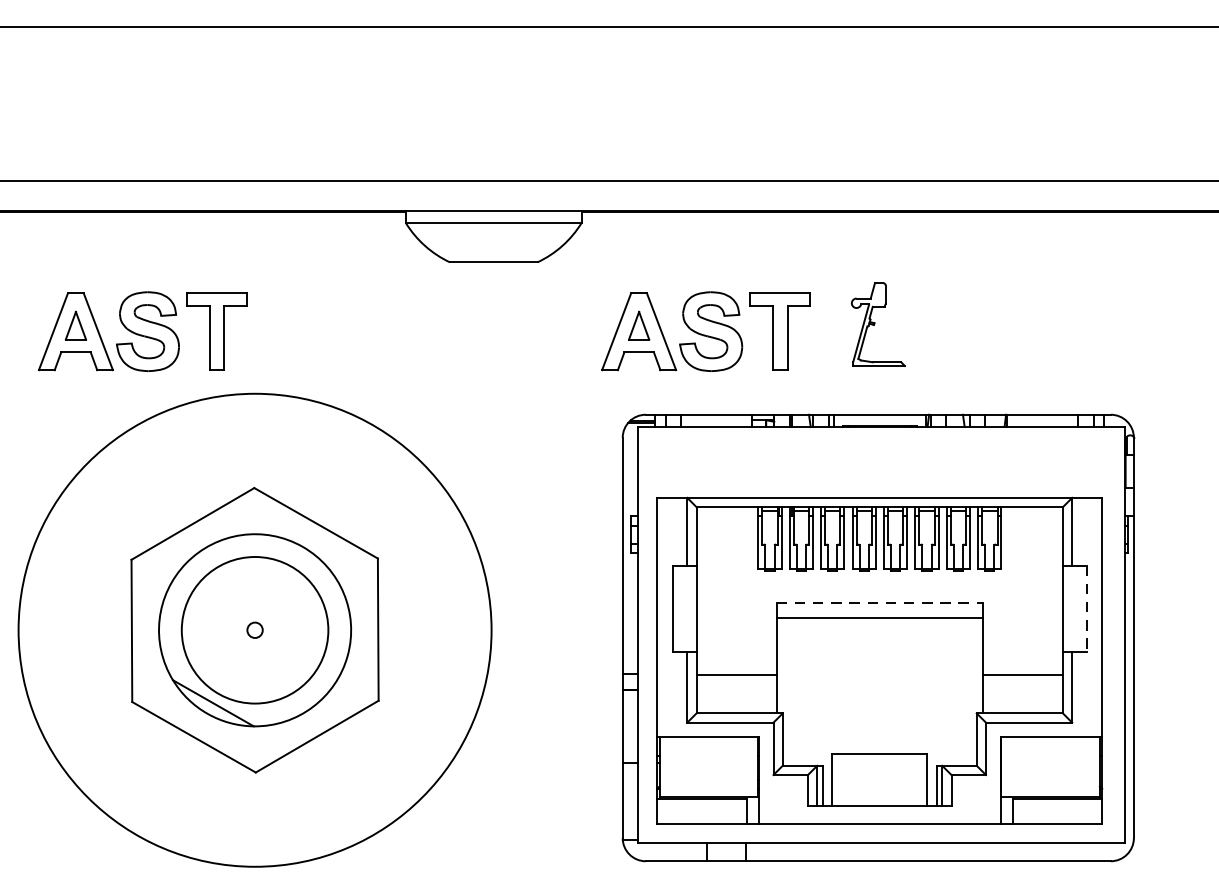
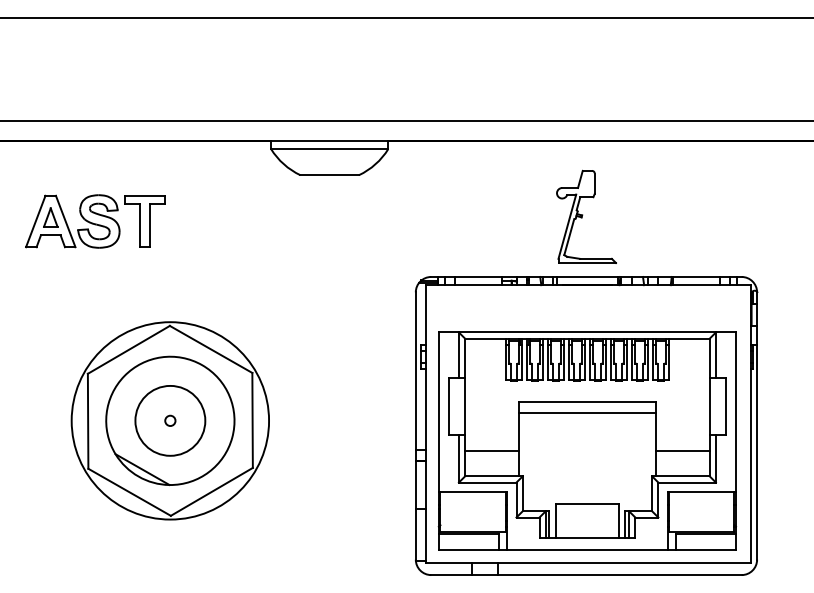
part: (878, 324) -> (586, 216), size x1.67
part: (706, 331) -> (471, 221), removed
line: (879, 602) -> (587, 402), dashed -> solid
line: (1086, 608) -> (725, 406), dashed -> solid
circle: (255, 629) -> (170, 420), size x0.62
circle: (255, 629) -> (170, 420), size x0.71

